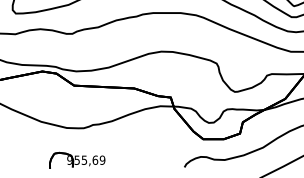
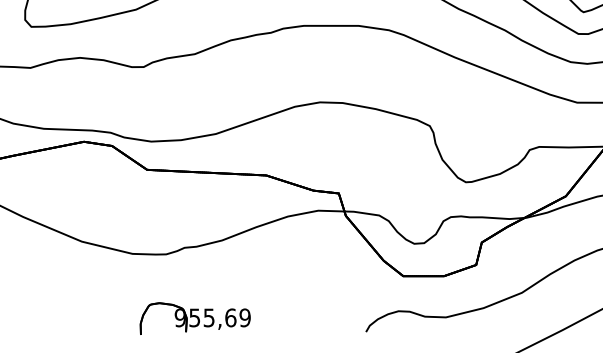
part: (77, 159) -> (195, 316), moved

